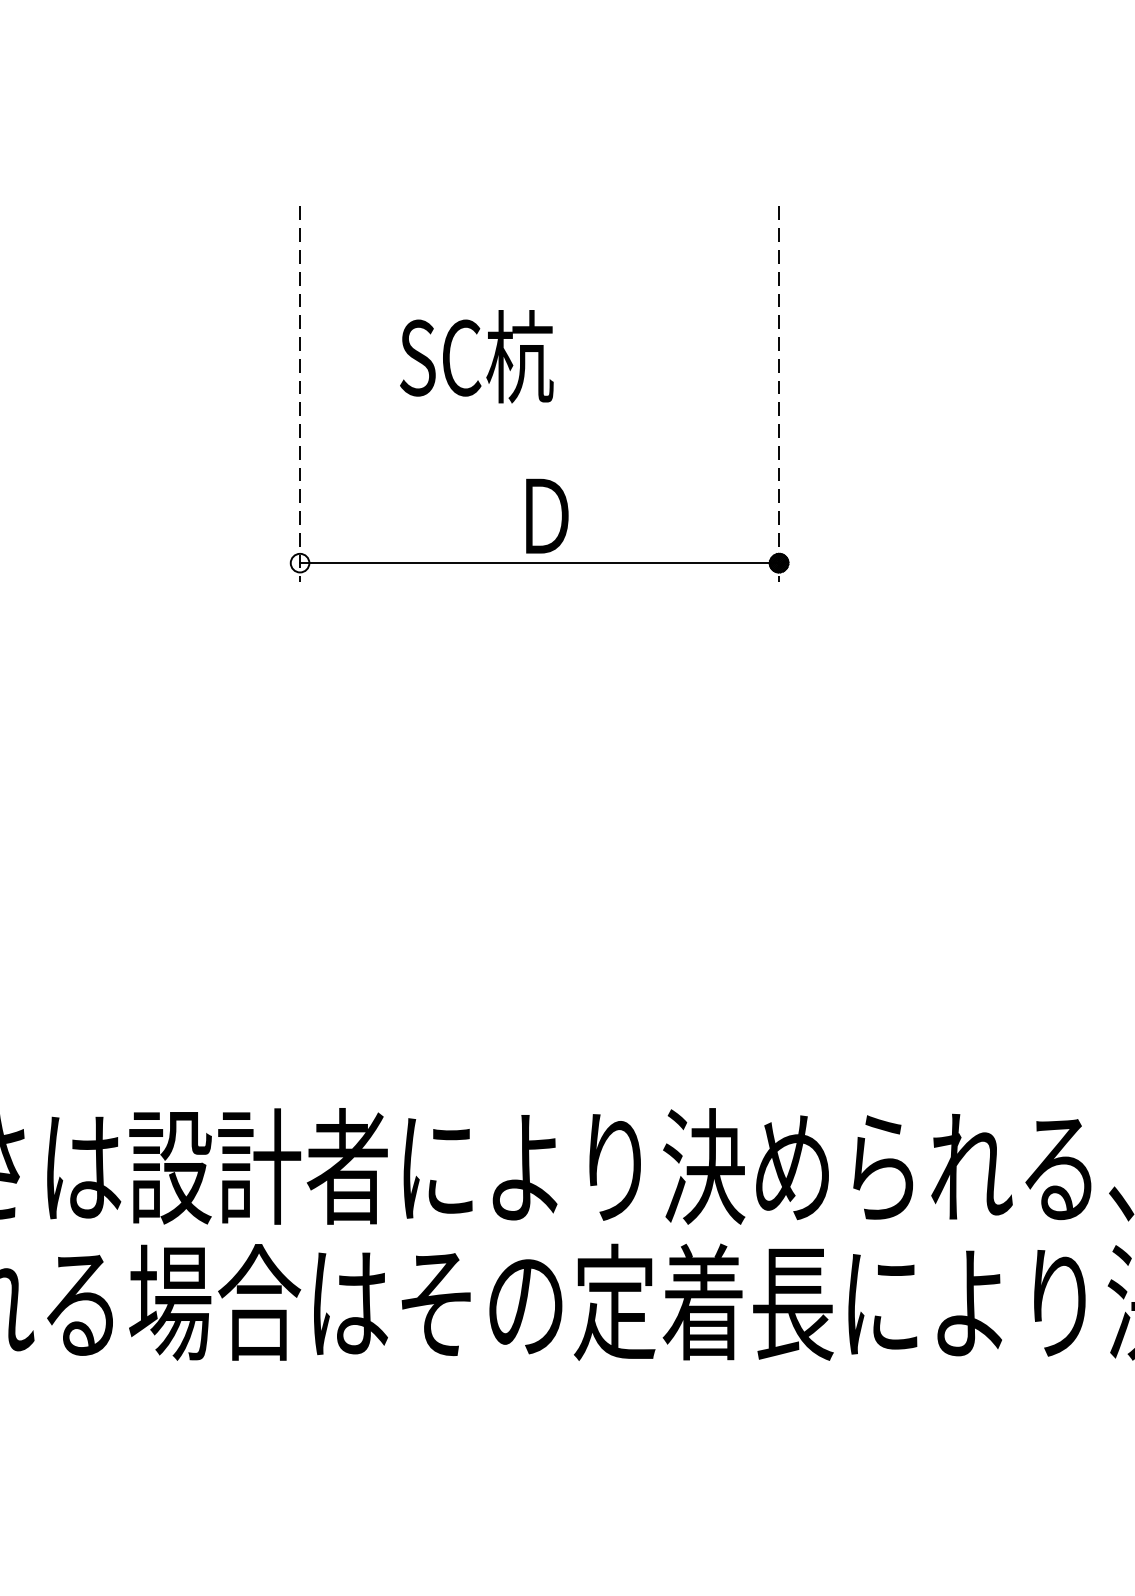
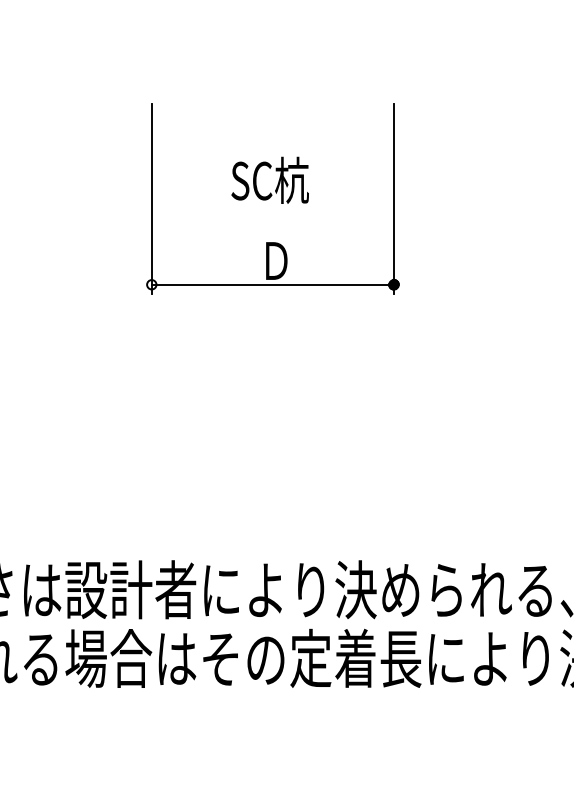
text: (475, 354) -> (269, 179), moved
line: (299, 394) -> (151, 199), dashed -> solid
line: (778, 394) -> (393, 199), dashed -> solid

